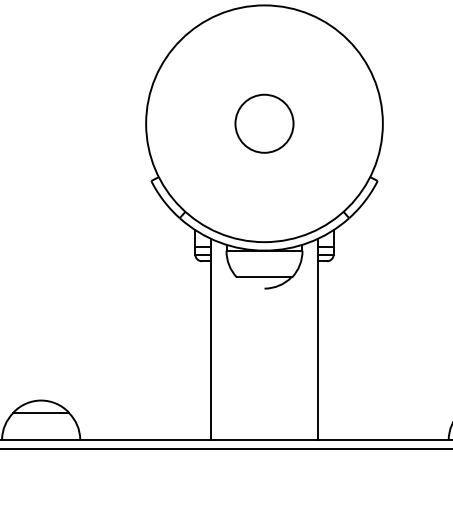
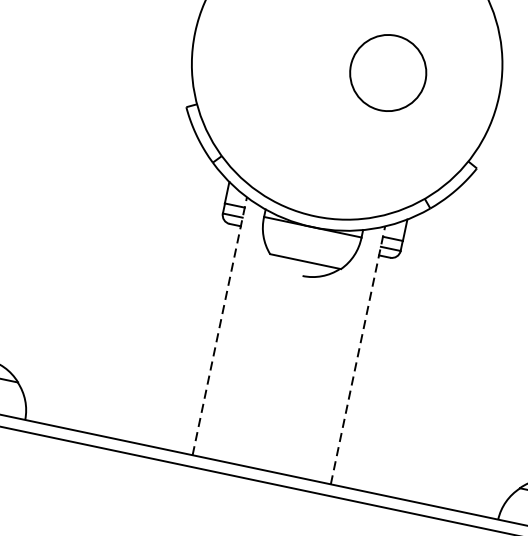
circle: (264, 123) -> (388, 72), moved
line: (210, 338) -> (219, 325), solid -> dashed
line: (318, 338) -> (358, 354), solid -> dashed

